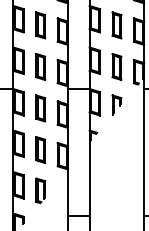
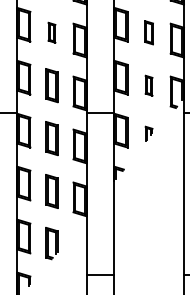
part: (40, 25) -> (51, 32), size x0.6
part: (116, 25) -> (148, 32), size x0.7
part: (116, 66) -> (148, 85), size x0.6
part: (116, 104) -> (148, 133), size x0.6

